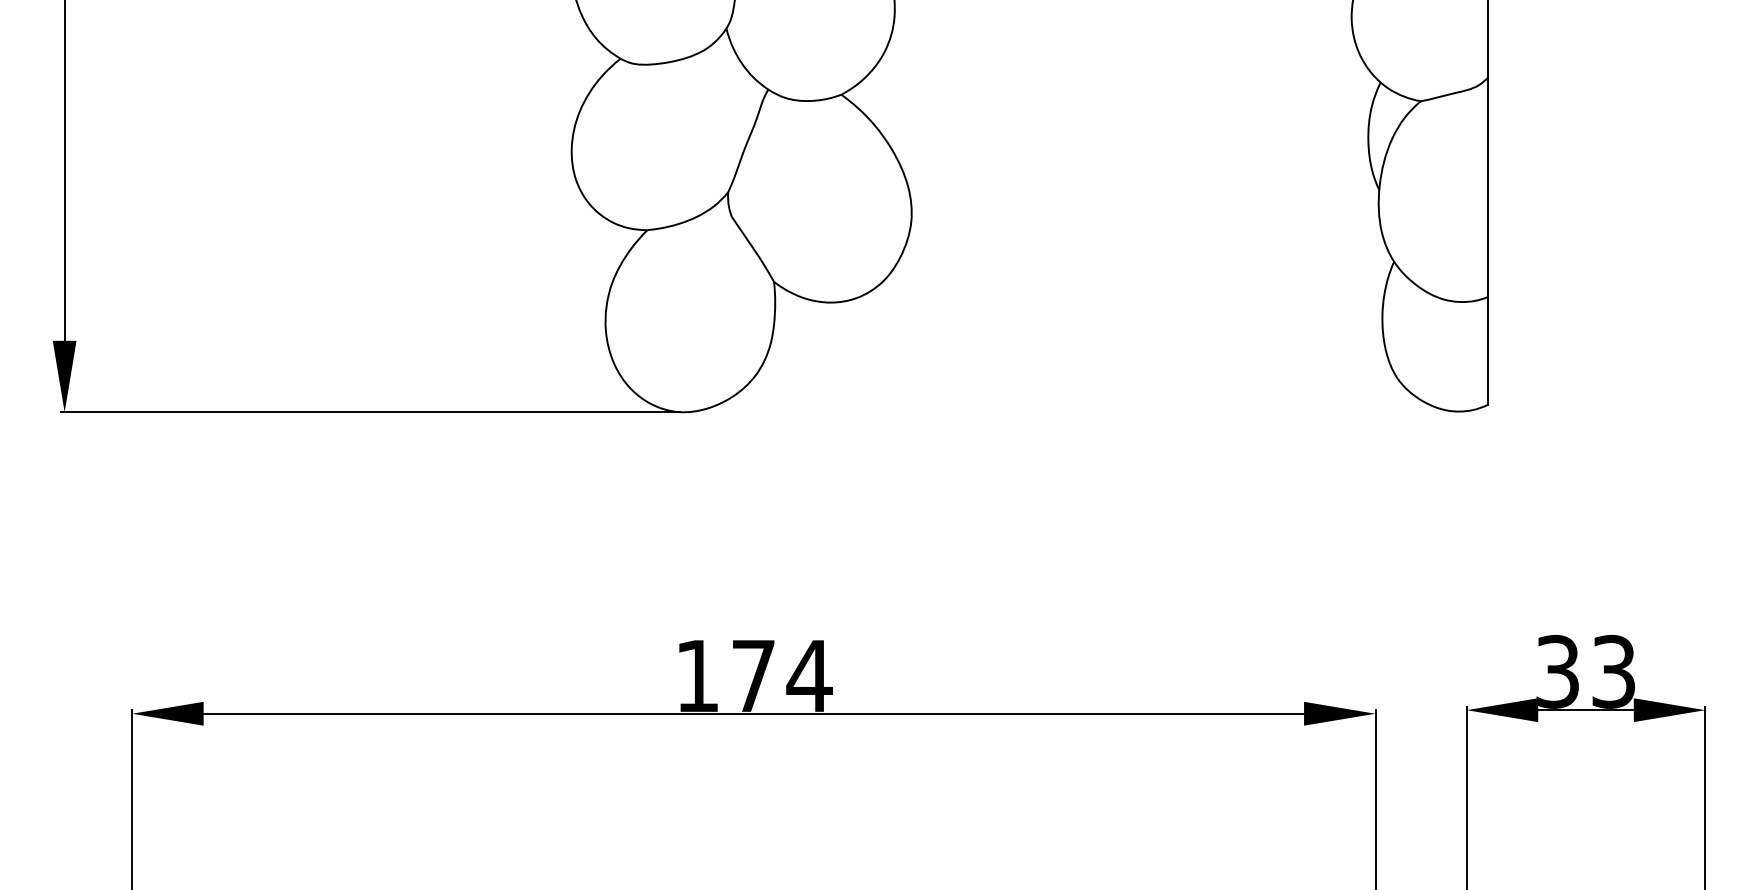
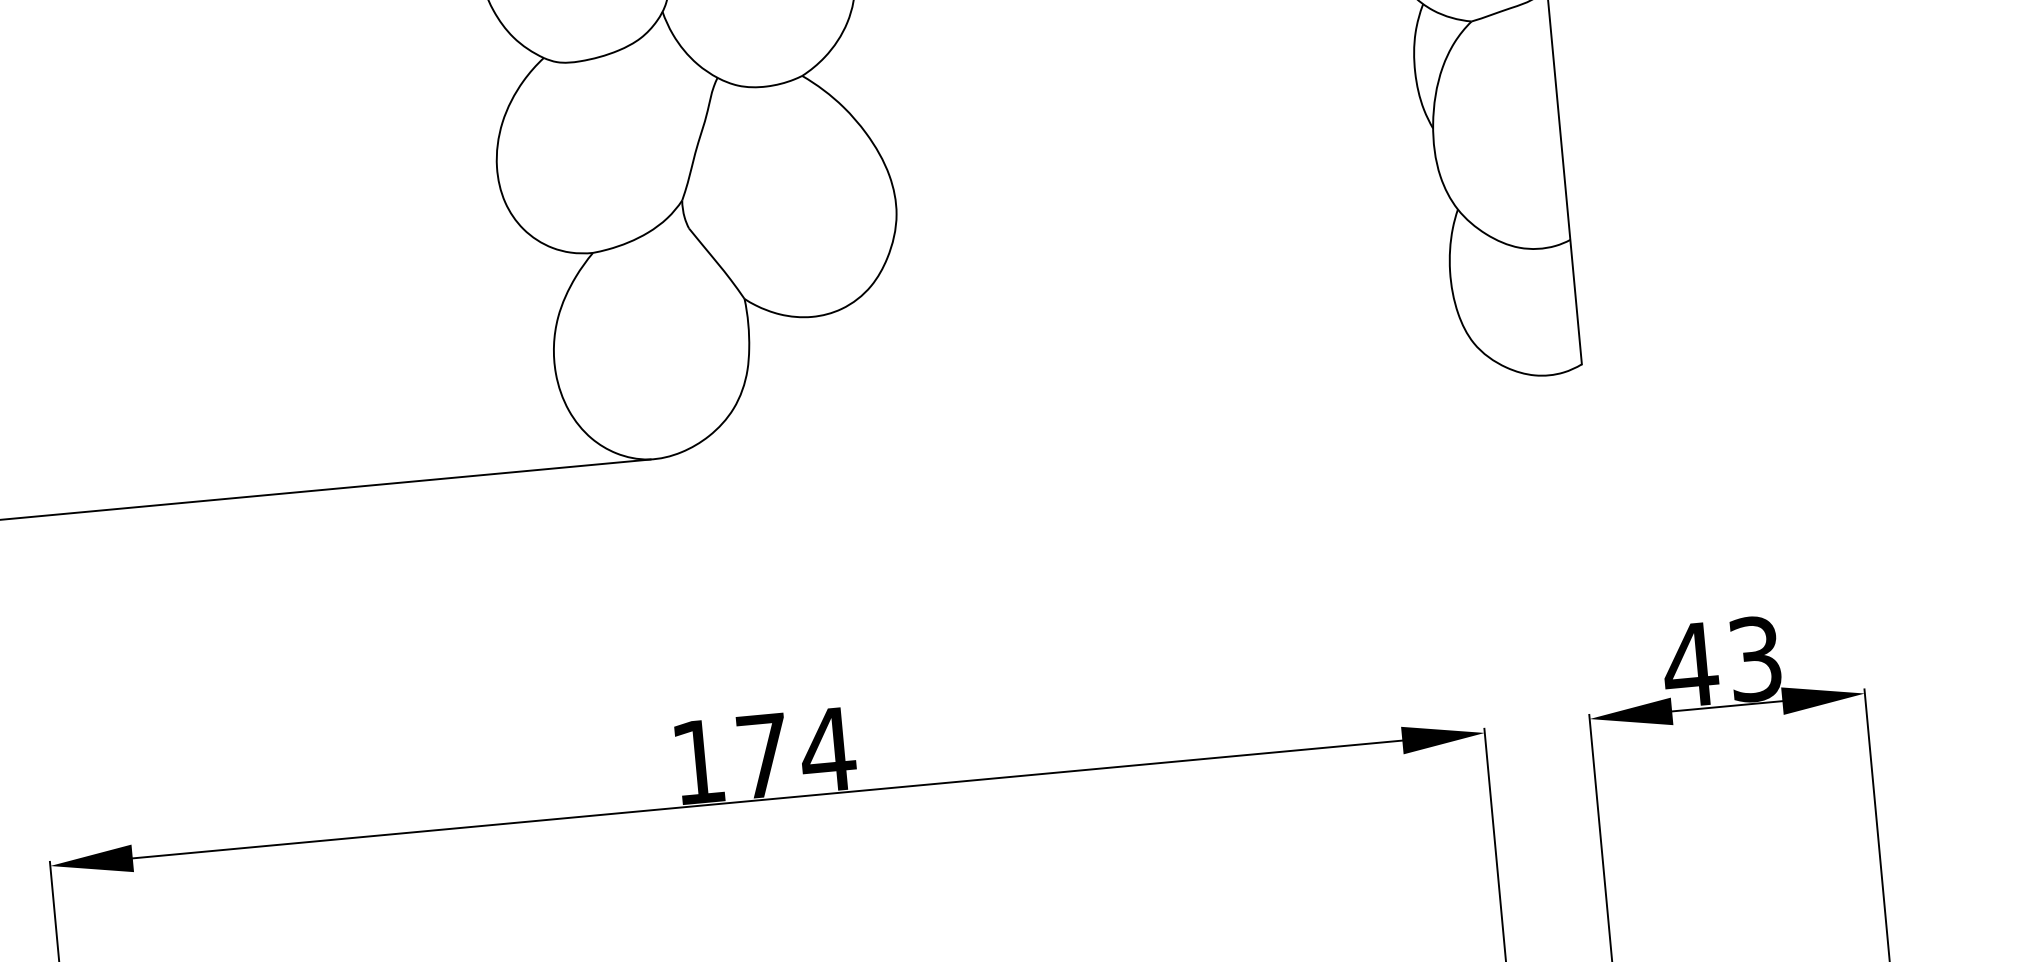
text: (1557, 671) -> (1690, 664), 33 -> 43

